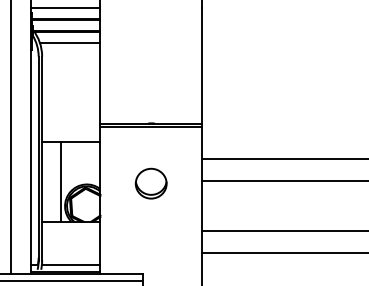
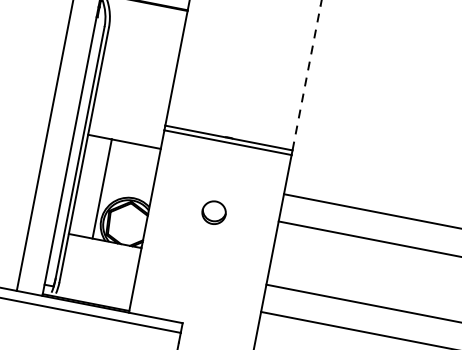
line: (70, 43) -> (147, 18), removed
line: (202, 65) -> (306, 77), solid -> dashed
part: (150, 183) -> (213, 212), size x0.6
line: (70, 264) -> (93, 294), removed

